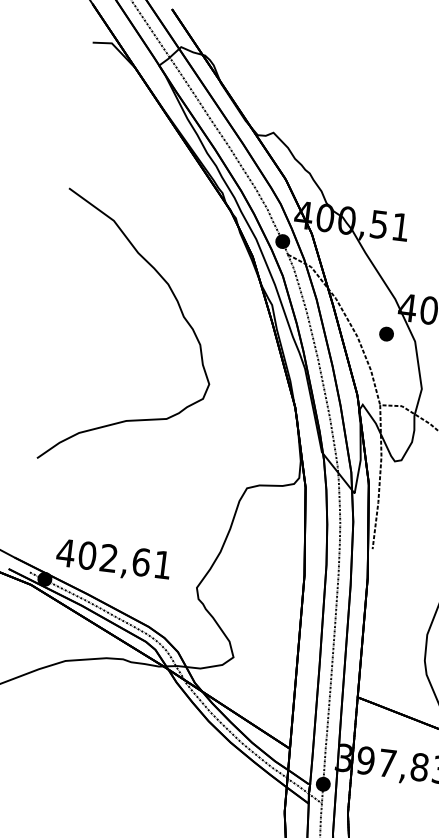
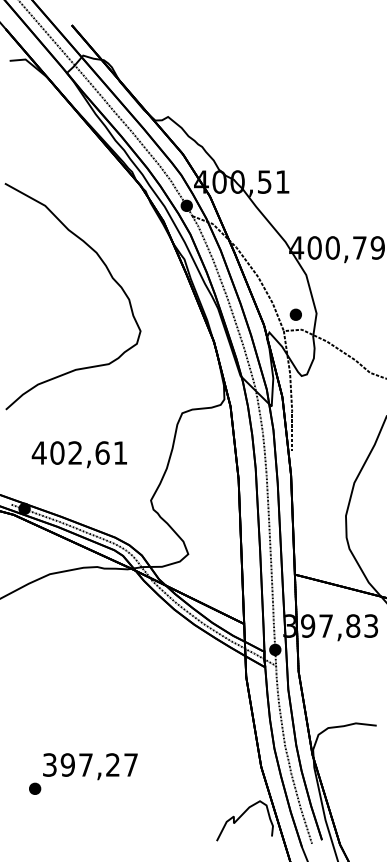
part: (386, 333) -> (295, 314), moved
text: (112, 560) -> (78, 454), moved

